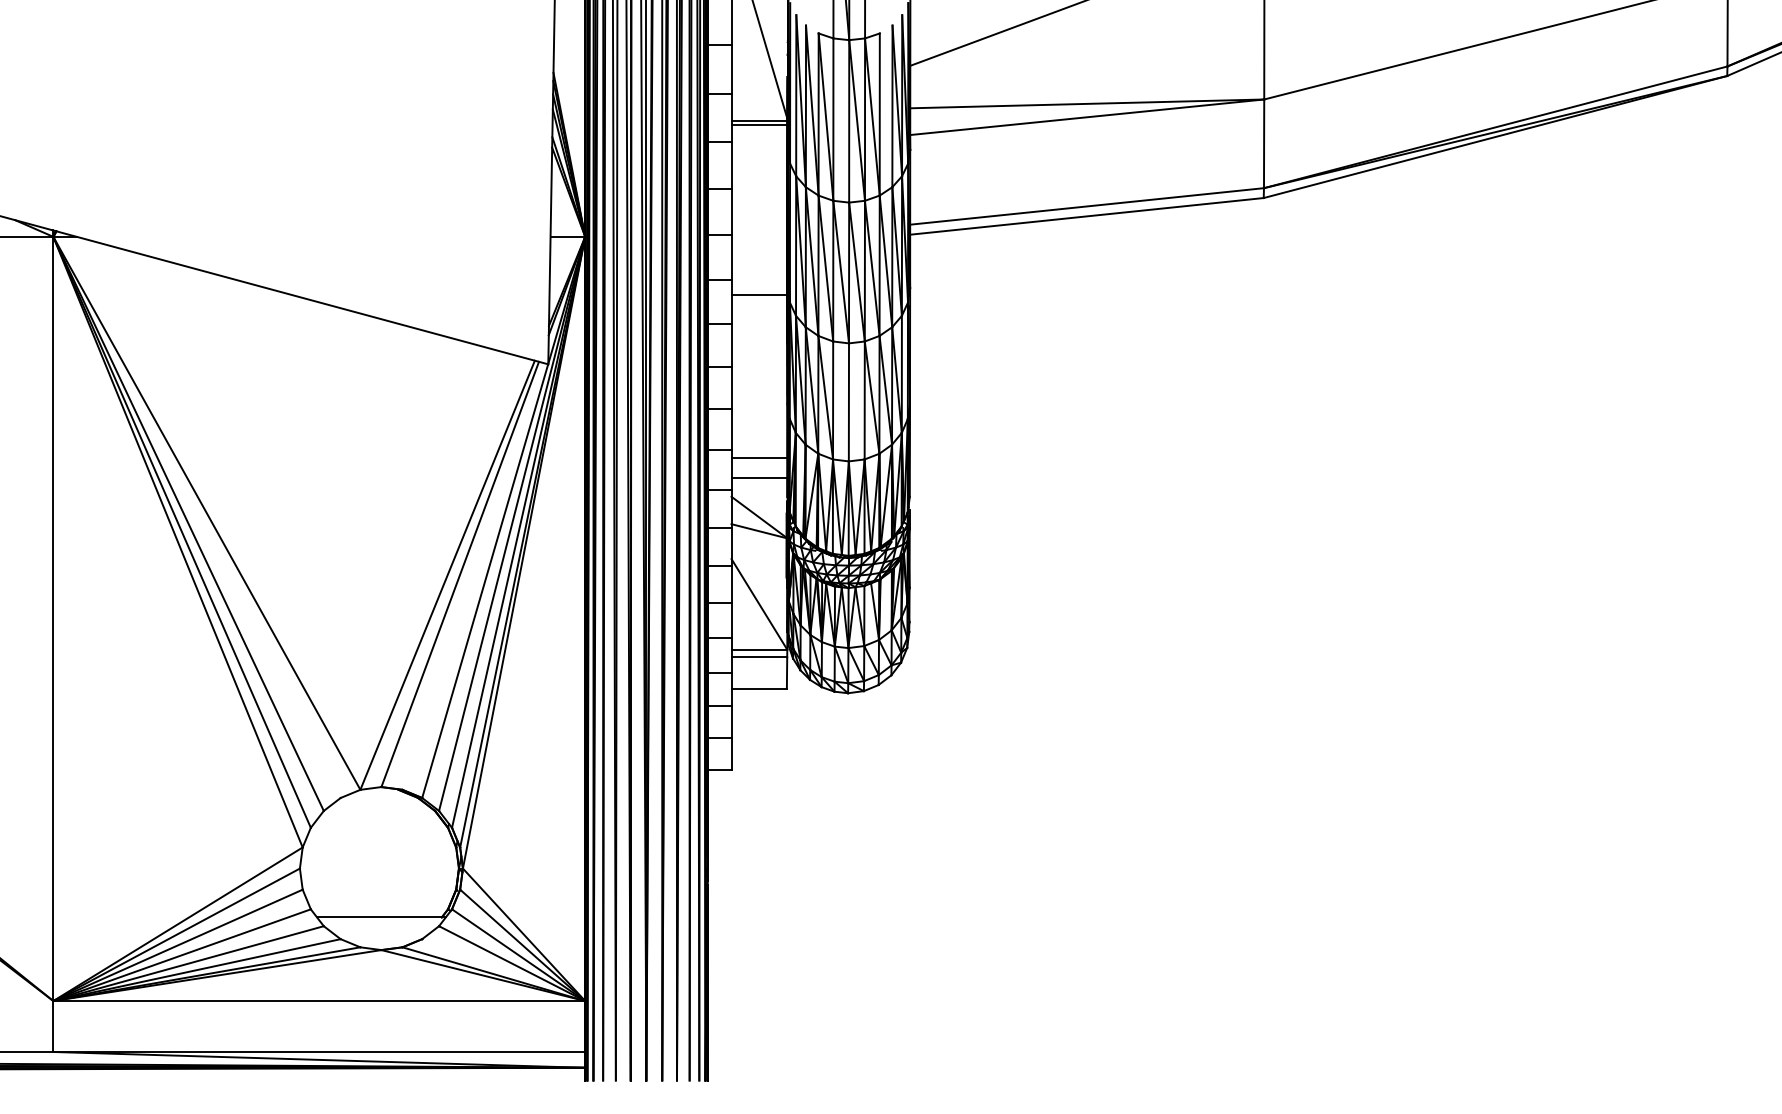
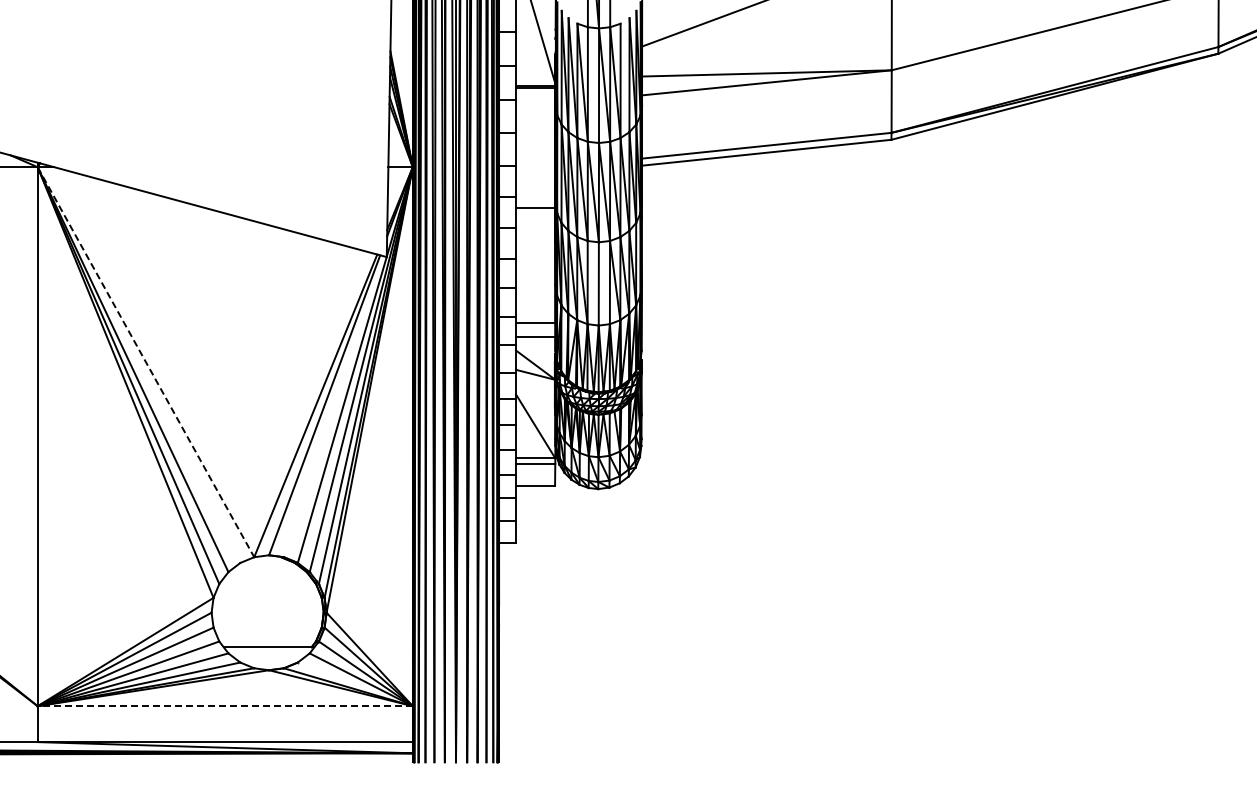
line: (207, 513) -> (146, 362), solid -> dashed
line: (319, 1001) -> (225, 706), solid -> dashed

